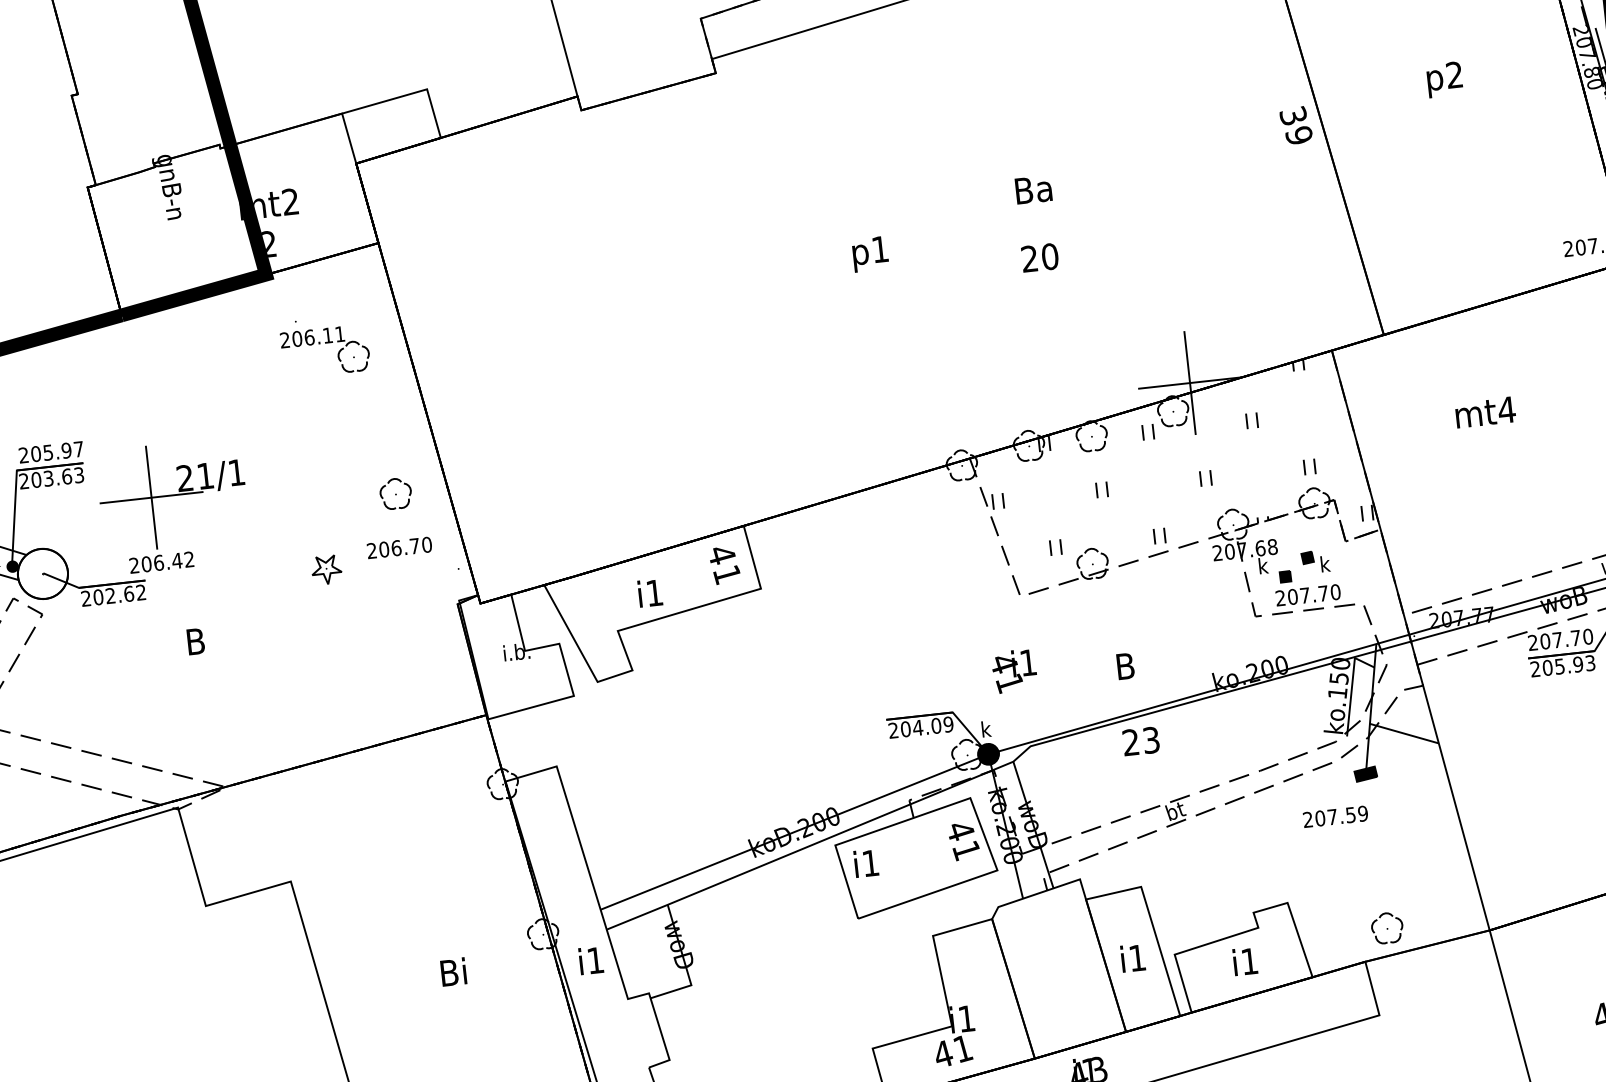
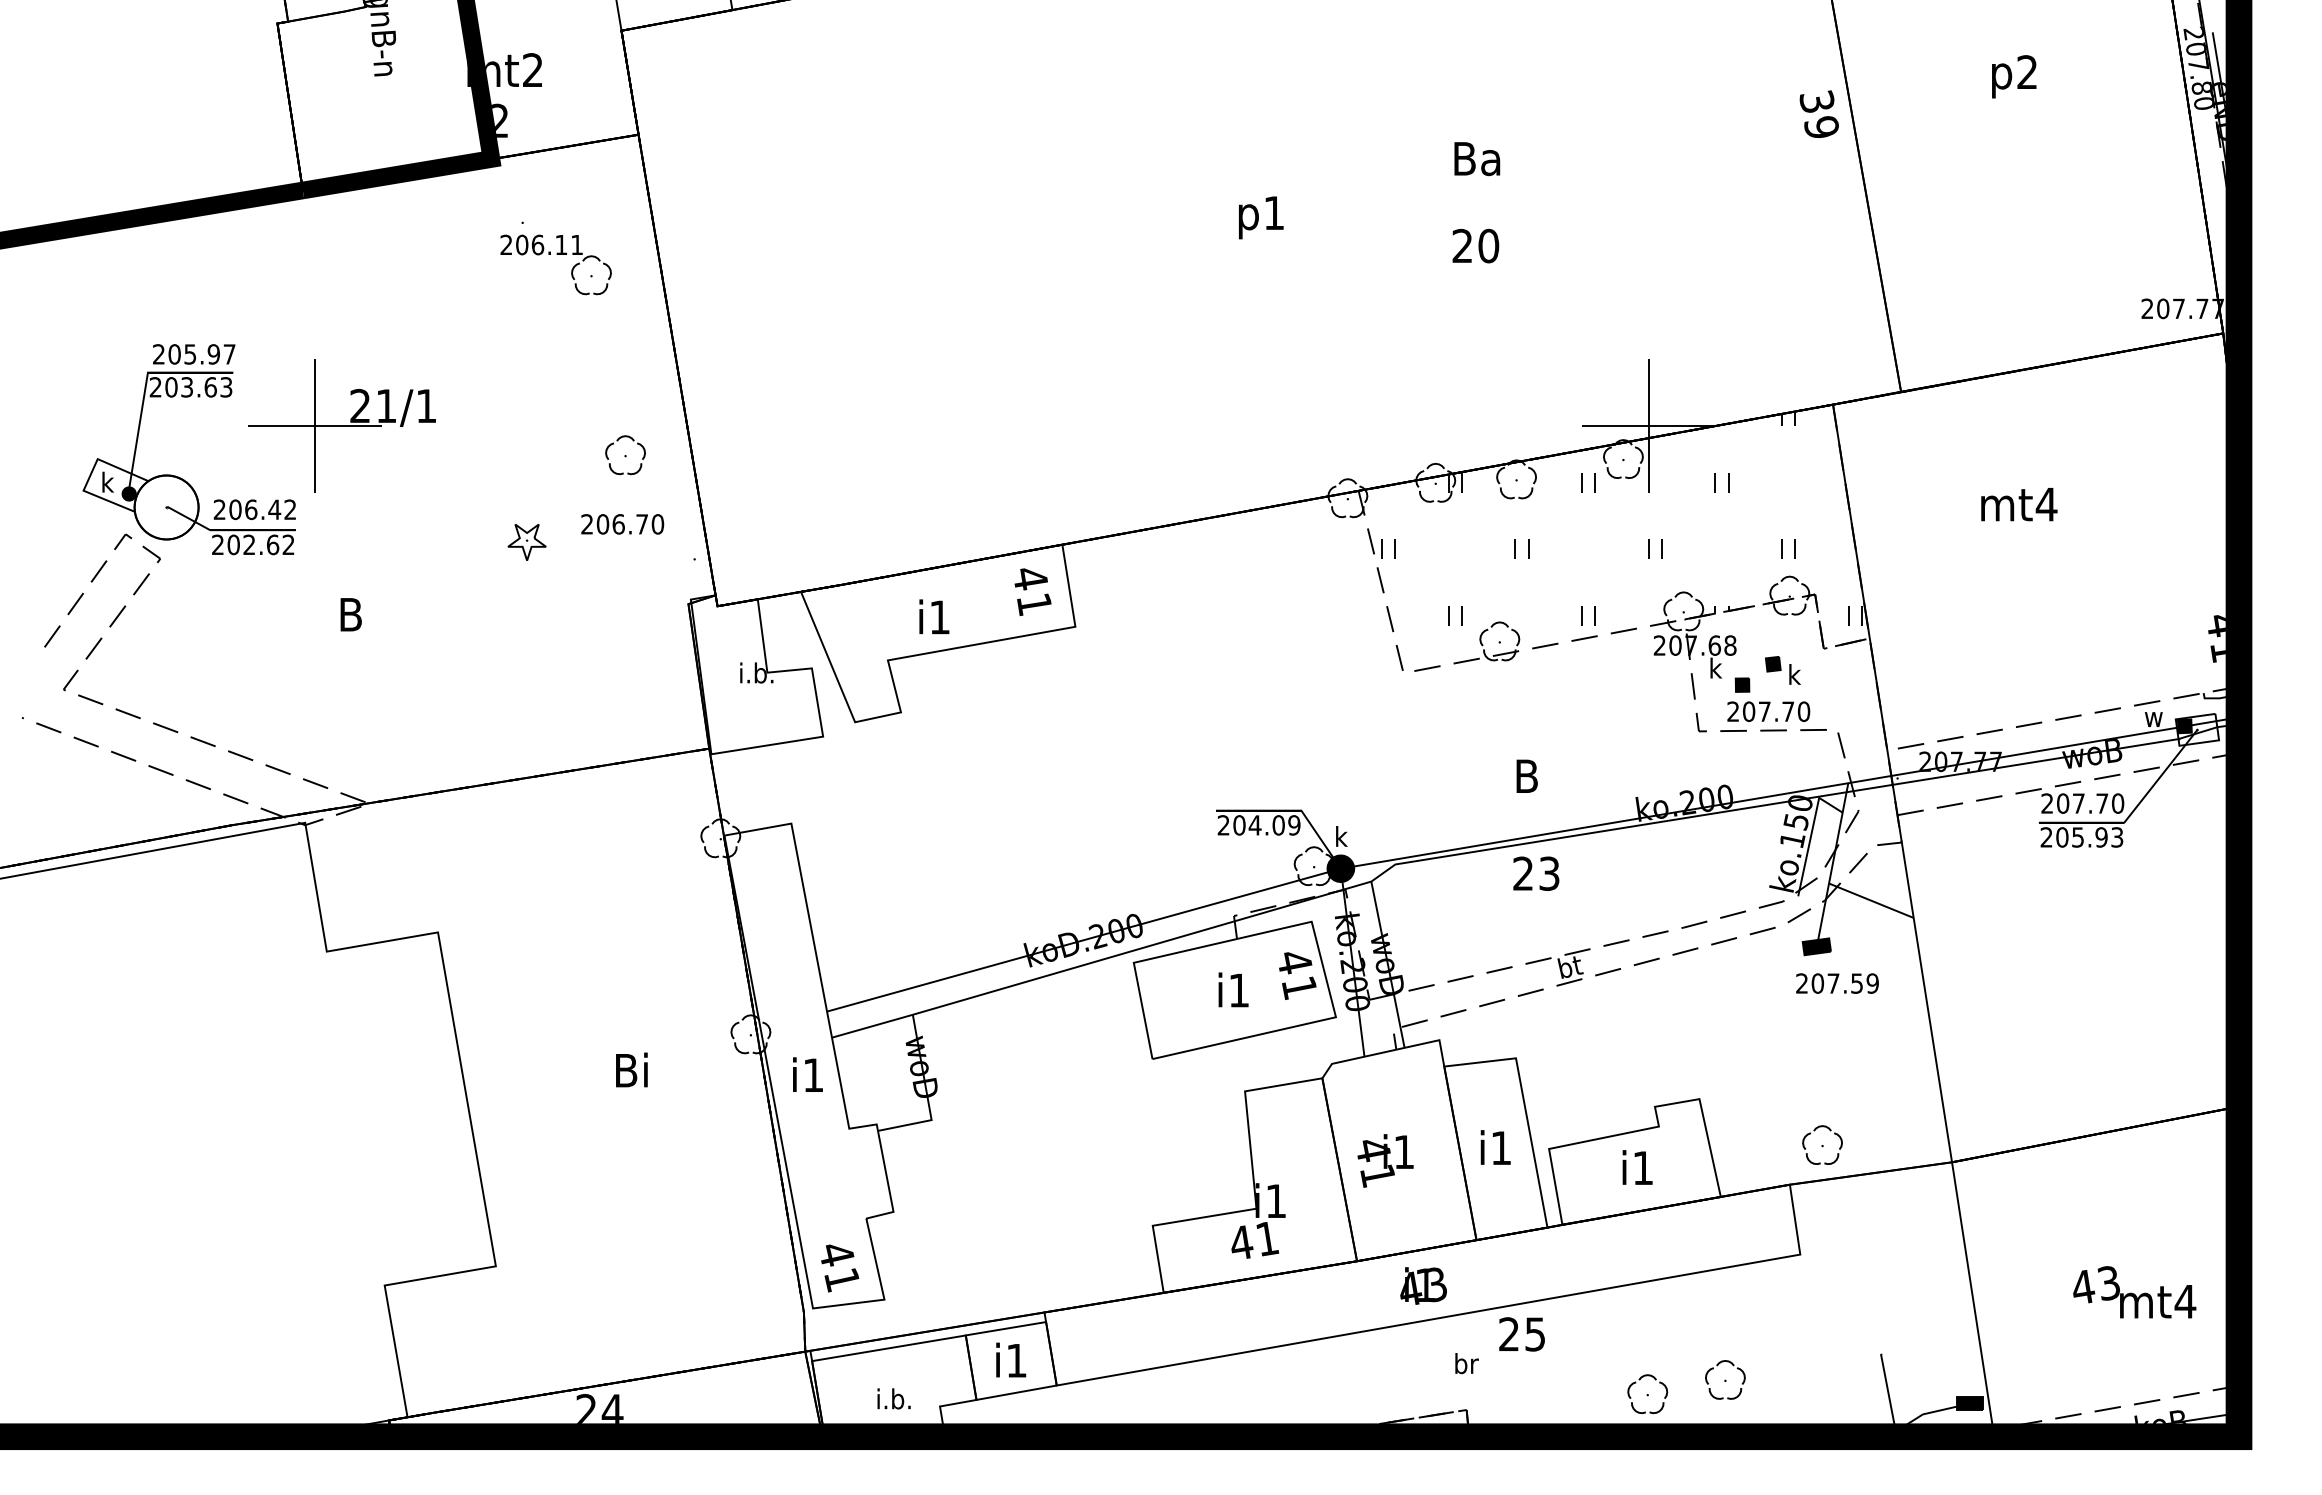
text: (161, 562) -> (254, 509), moved
text: (1014, 670) -> (1385, 1160), moved
text: (1335, 816) -> (1837, 983), moved
text: (866, 863) -> (1233, 989), moved

